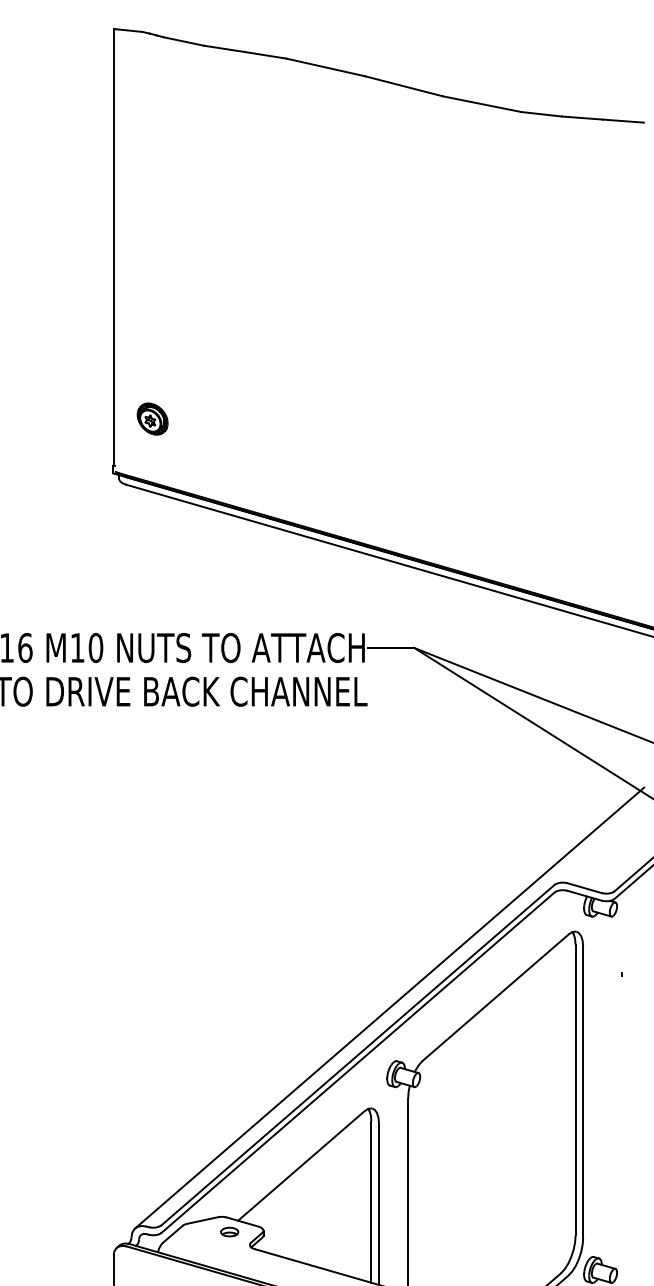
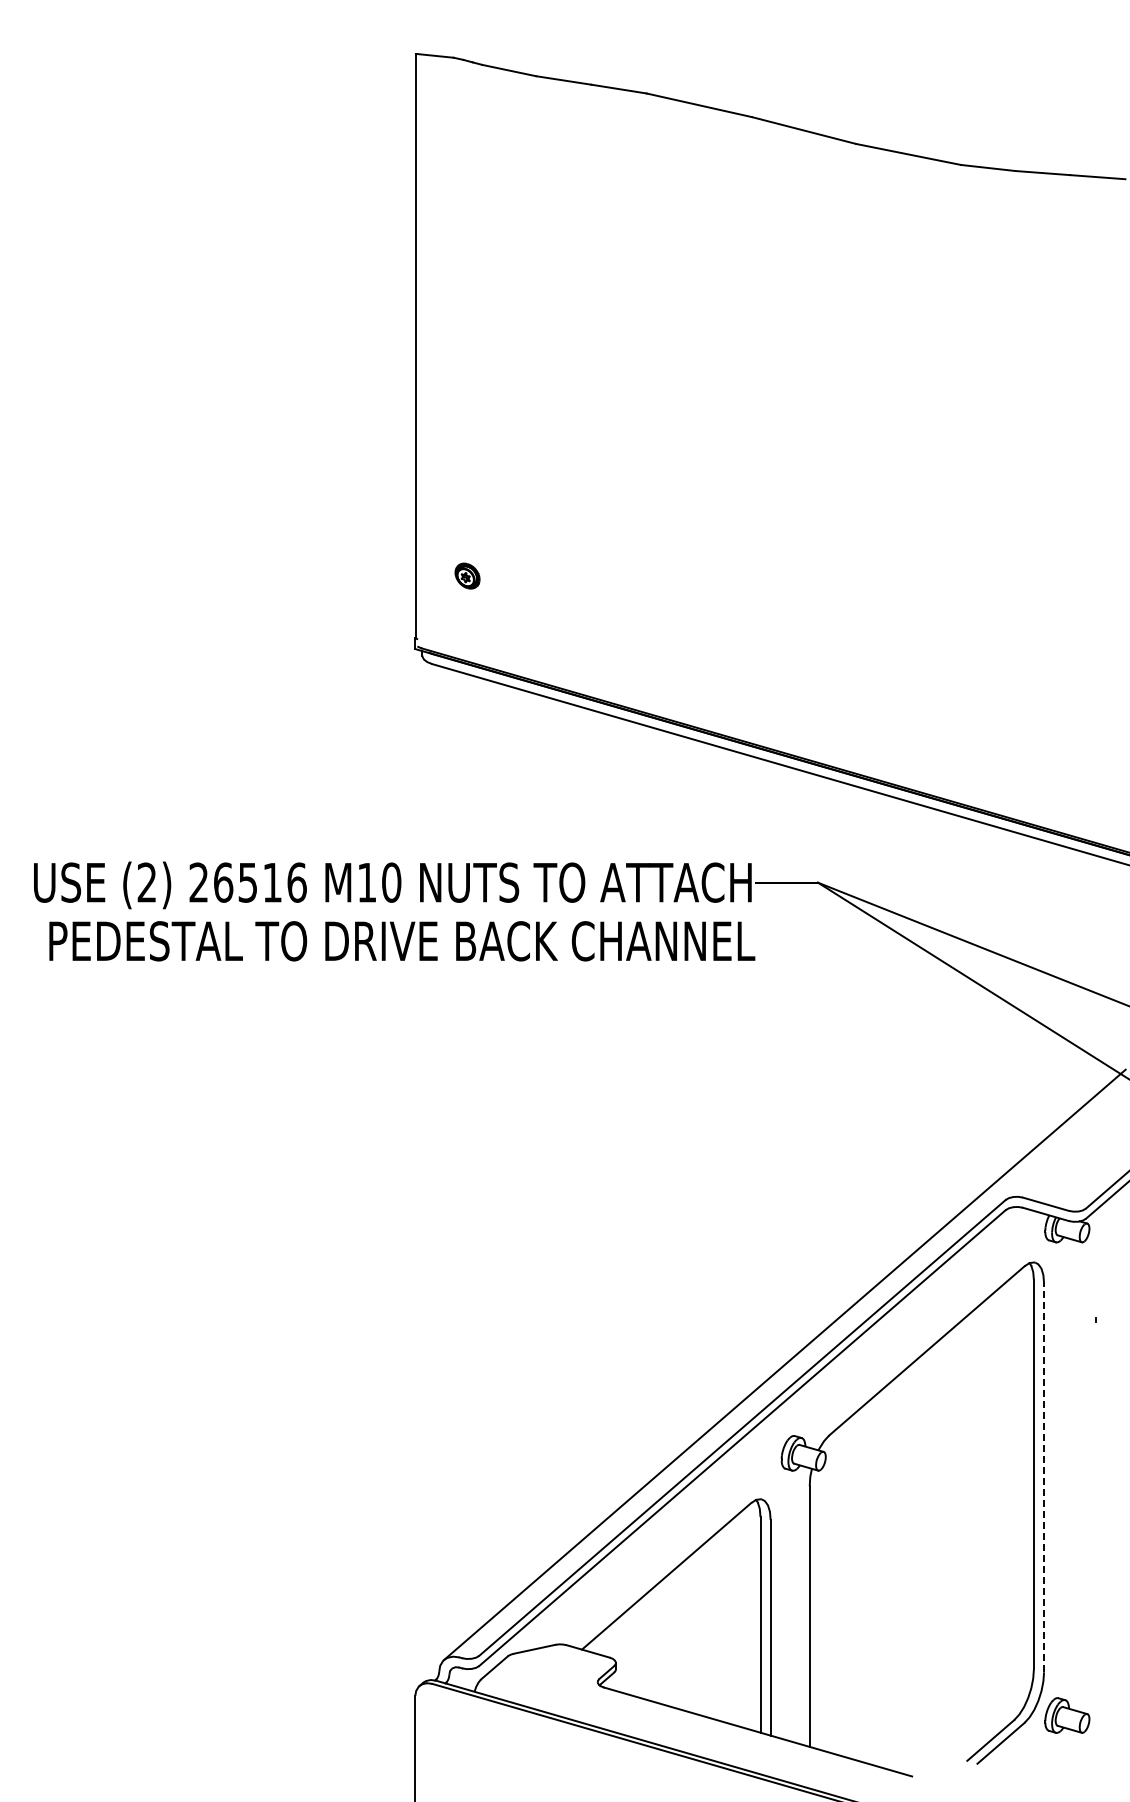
part: (152, 418) -> (467, 575), size x0.6
line: (583, 1092) -> (1044, 1477), solid -> dashed
part: (229, 1231) -> (570, 1664), removed

